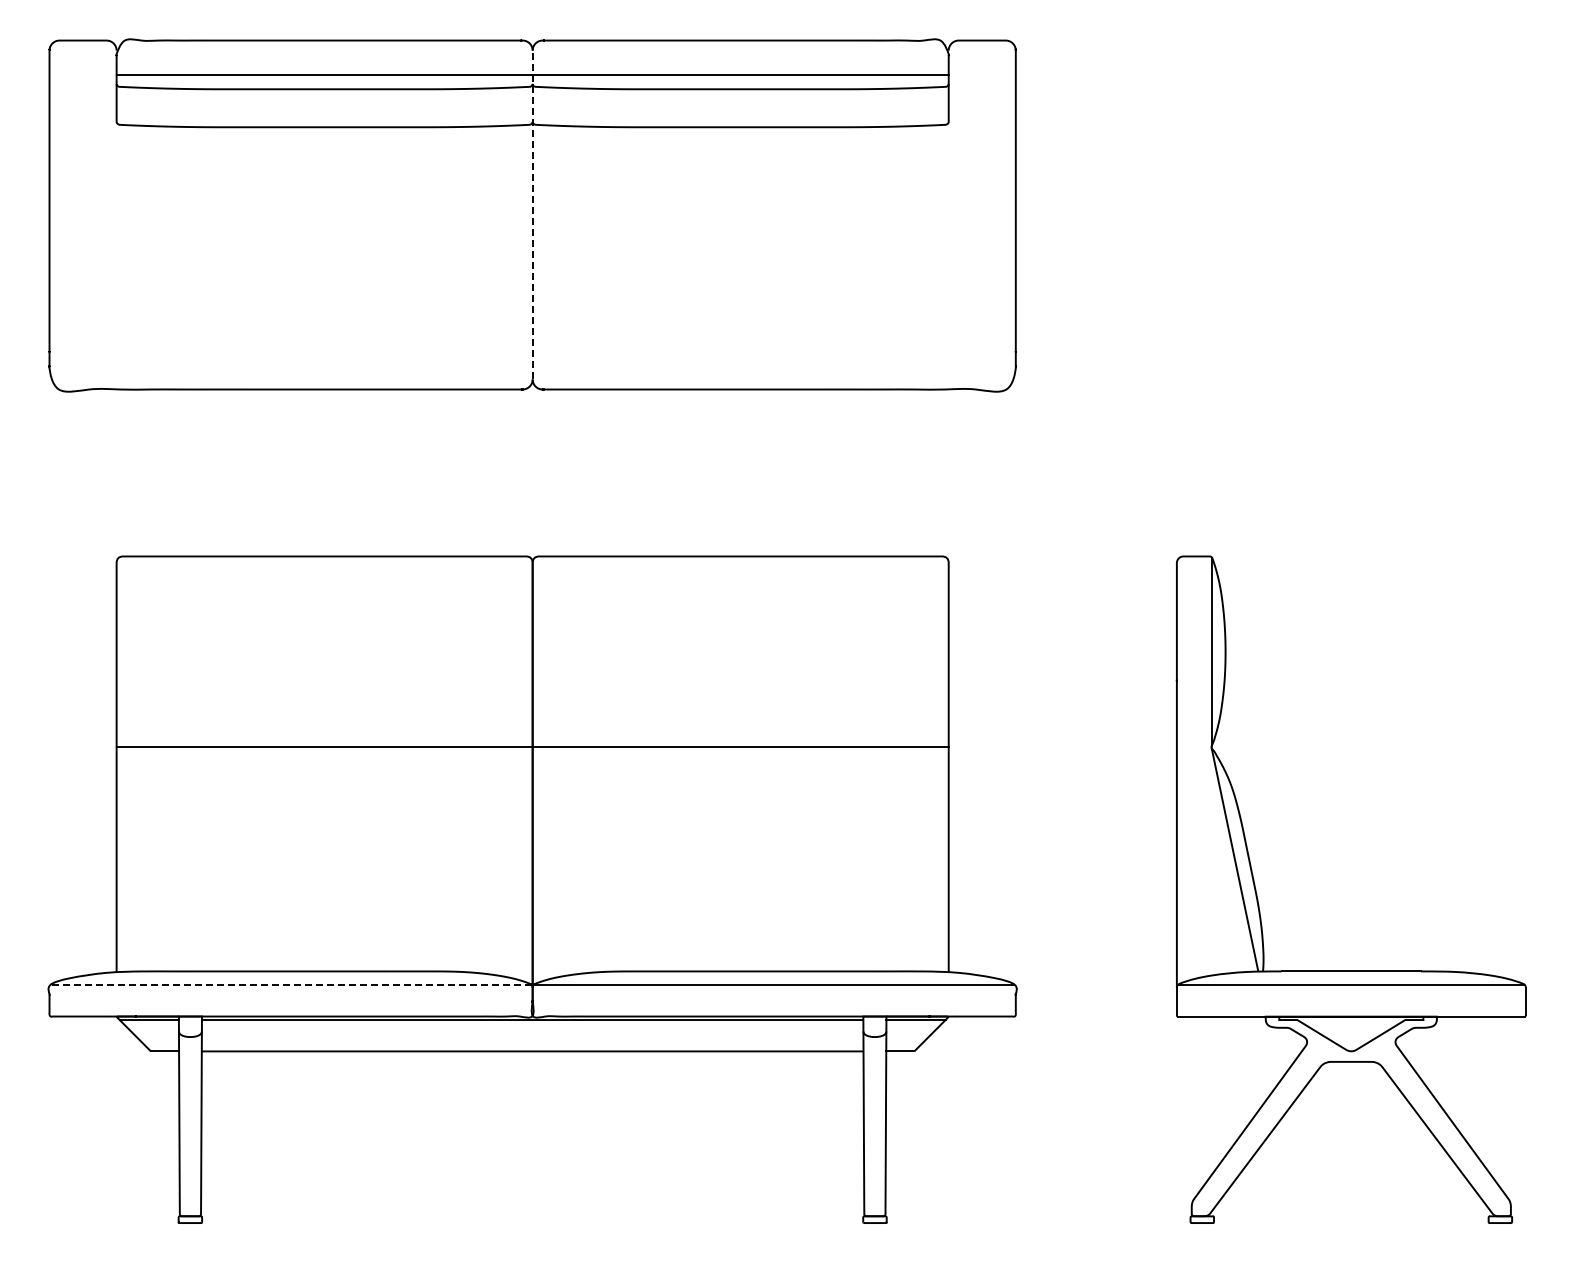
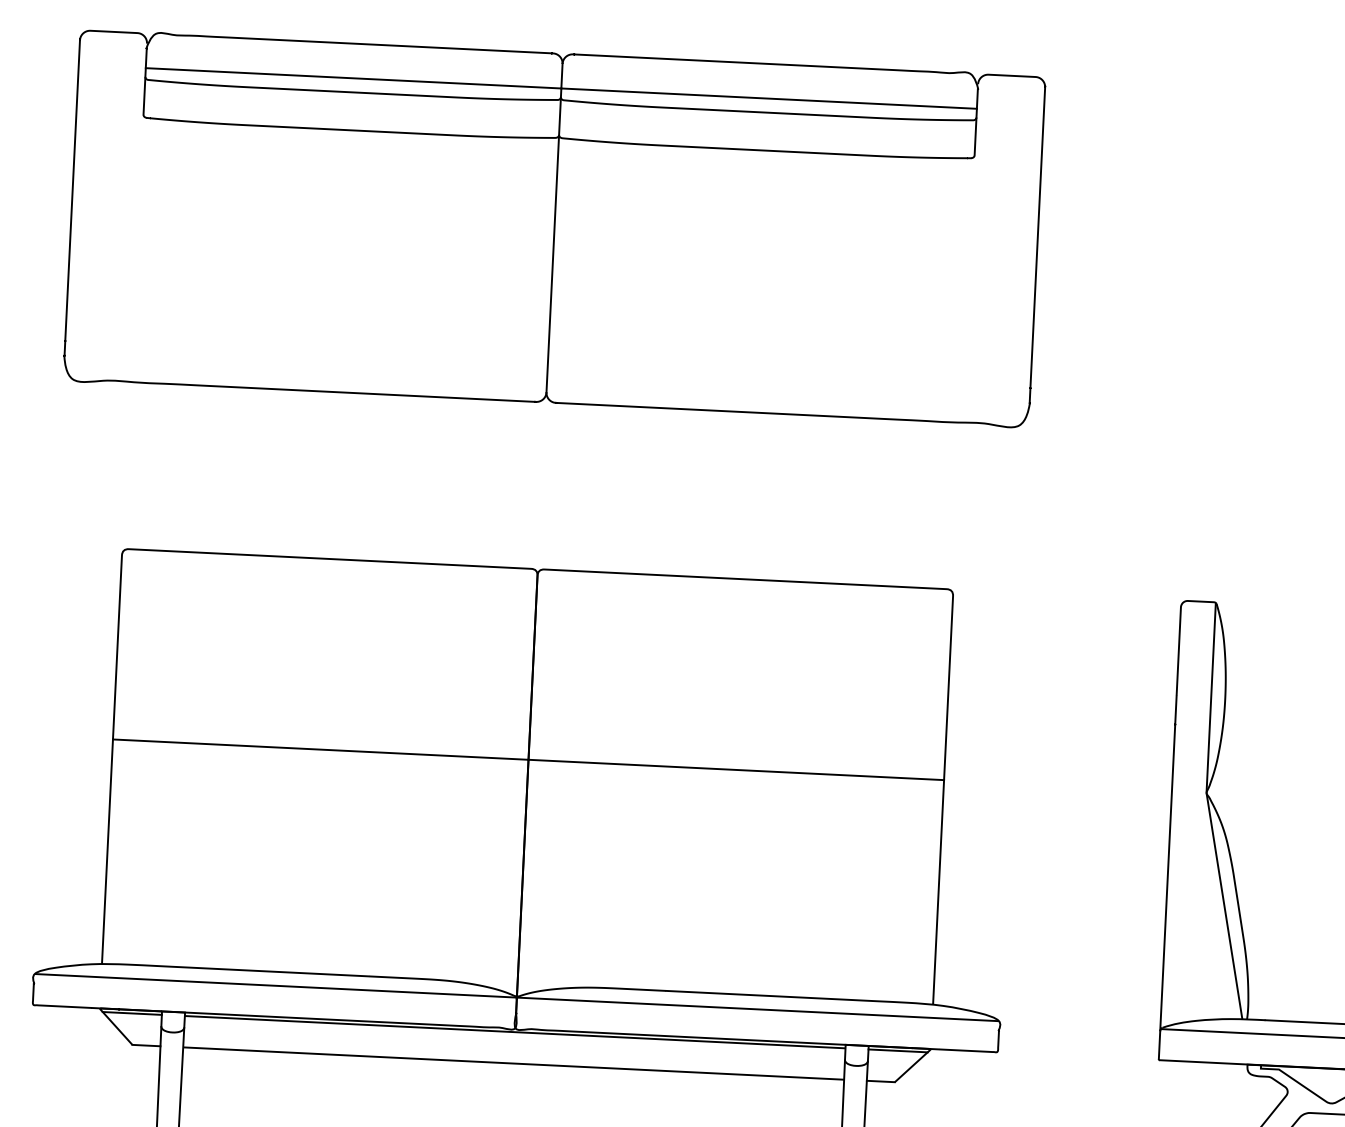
line: (532, 214) -> (554, 227), dashed -> solid
line: (290, 985) -> (275, 985), dashed -> solid

